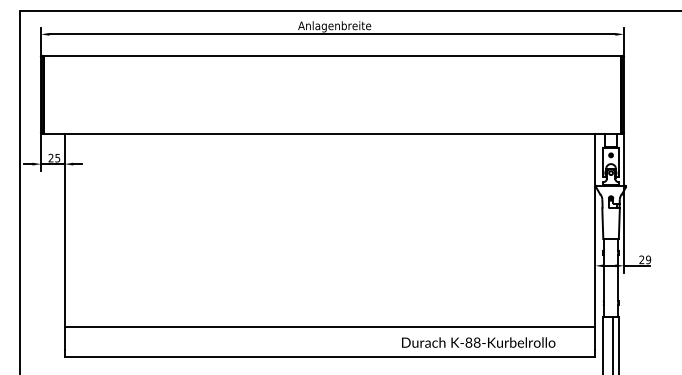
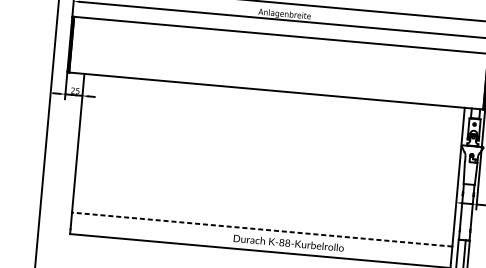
line: (329, 327) -> (261, 229), solid -> dashed
text: (478, 342) -> (288, 243), moved

